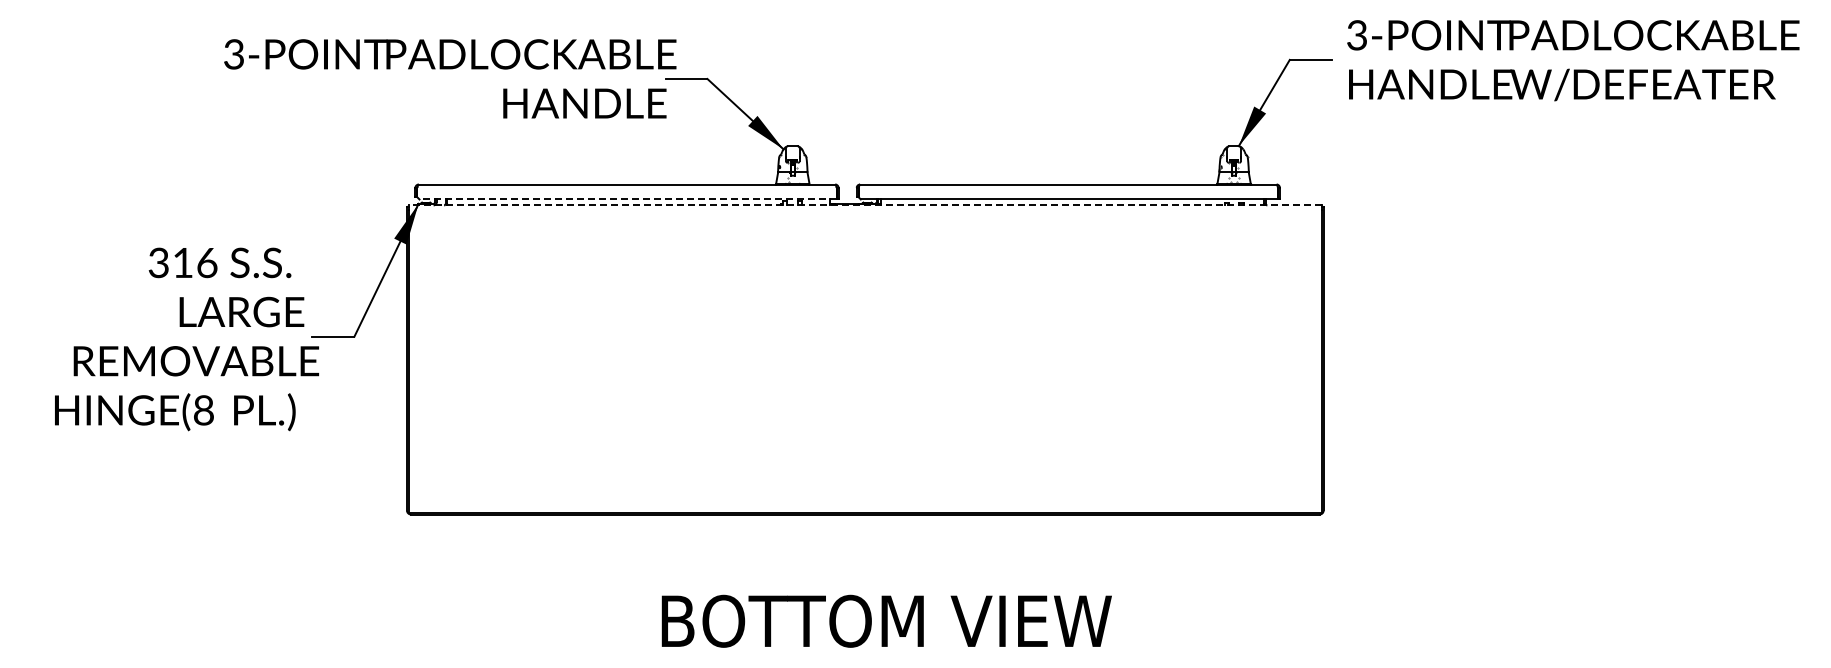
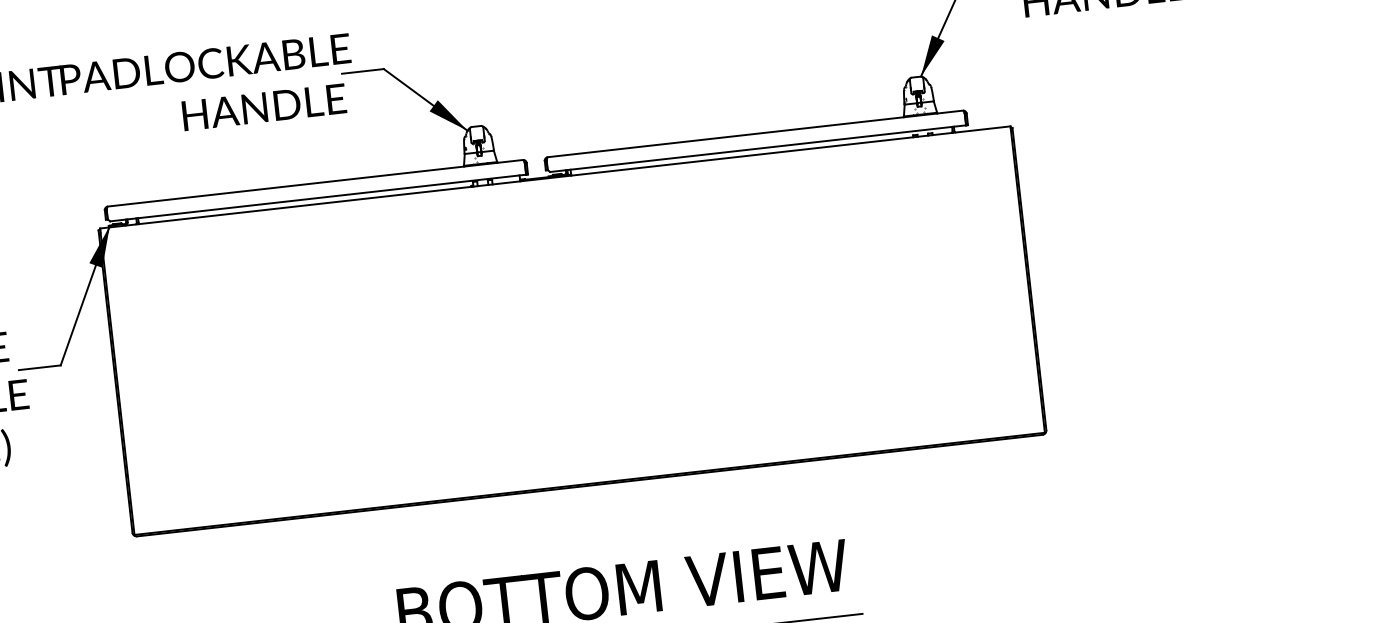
line: (628, 199) -> (318, 198), dashed -> solid
line: (865, 205) -> (555, 177), dashed -> solid

